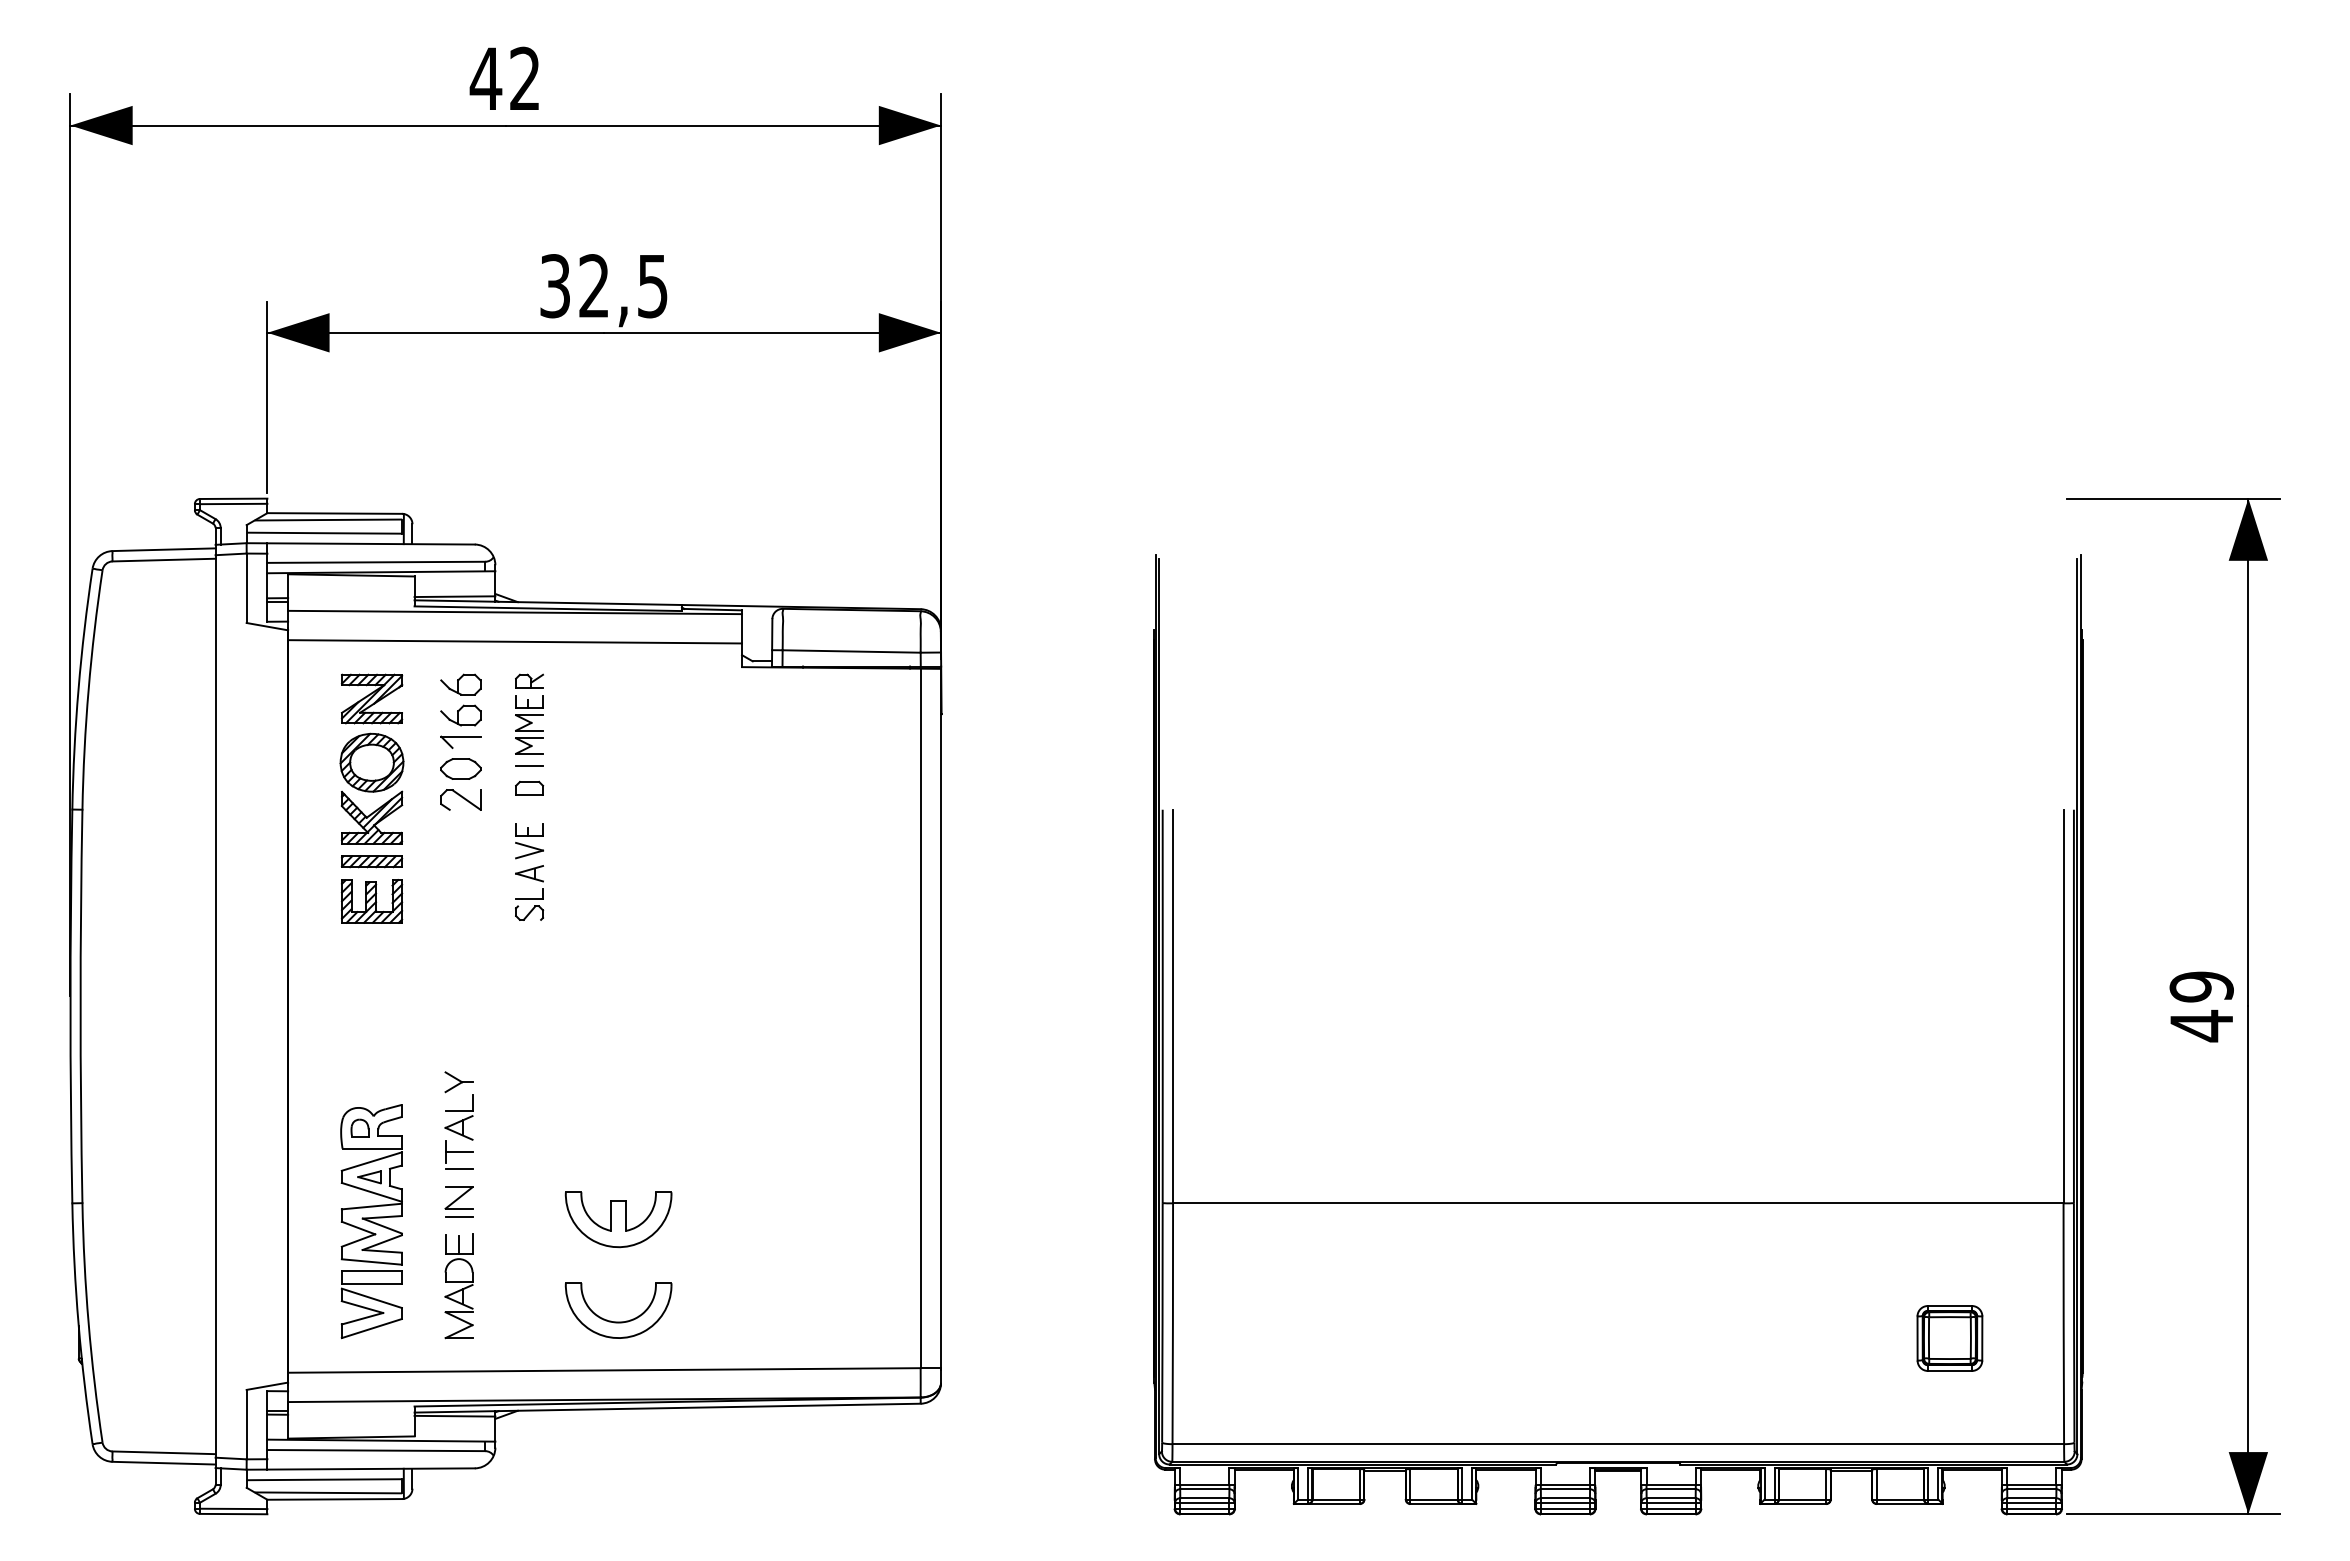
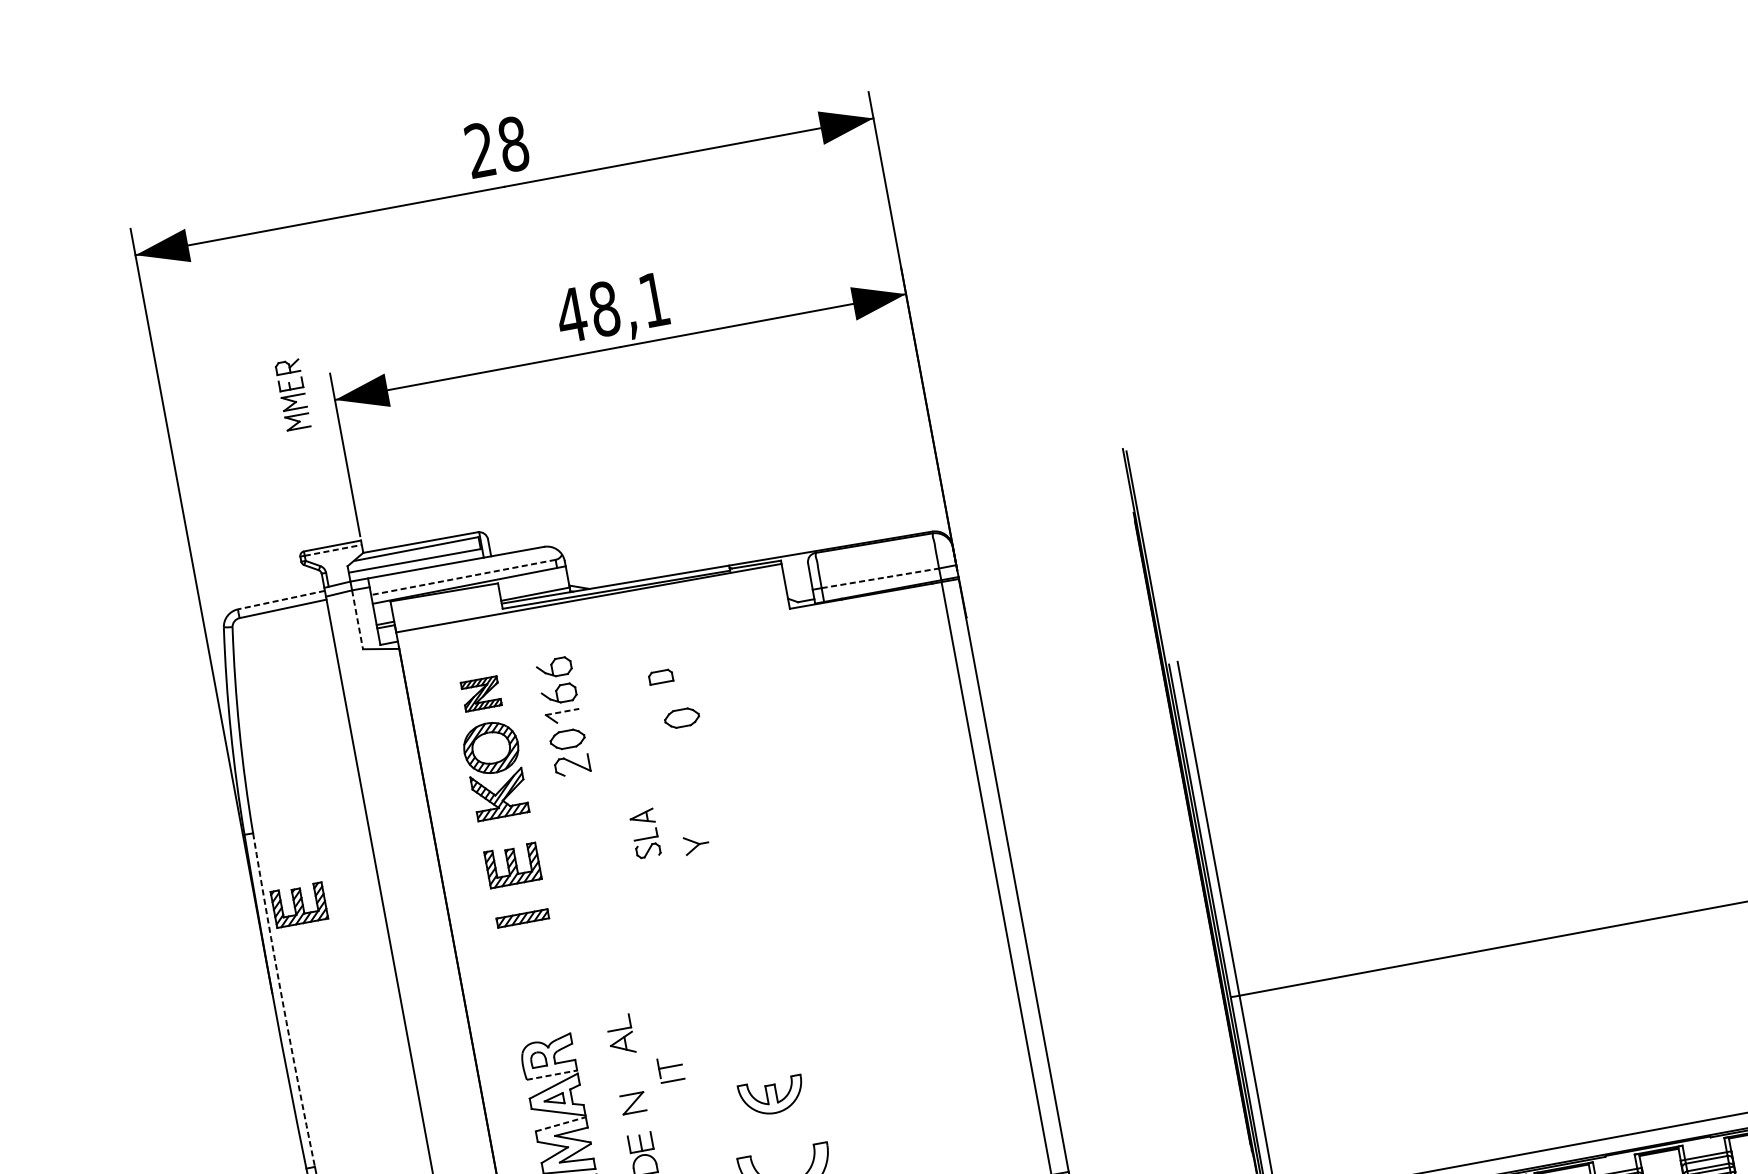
text: (504, 78) -> (496, 147), 42 -> 28
text: (602, 286) -> (611, 308), 32,5 -> 48,1
line: (233, 504) -> (333, 550), solid -> dashed
line: (164, 549) -> (281, 599), solid -> dashed
line: (376, 562) -> (463, 577), solid -> dashed
line: (246, 588) -> (357, 620), solid -> dashed
line: (515, 641) -> (593, 622), removed
line: (852, 651) -> (881, 578), solid -> dashed
part: (372, 698) -> (481, 693), size x0.7
part: (529, 713) -> (292, 394), moved
line: (460, 736) -> (562, 711), solid -> dashed
line: (529, 765) -> (625, 725), removed
part: (595, 768) -> (681, 717), added
part: (529, 787) -> (660, 676), moved
part: (529, 841) -> (637, 790), removed
part: (372, 861) -> (523, 918), moved
part: (120, 901) -> (299, 905), added
arc: (80, 1006) -> (282, 1000), solid -> dashed
part: (458, 1082) -> (696, 844), moved
line: (372, 1148) -> (552, 1074), solid -> dashed
part: (459, 1154) -> (671, 1068), moved
line: (372, 1206) -> (561, 1124), solid -> dashed
line: (458, 1216) -> (635, 1119), removed
part: (618, 1219) -> (771, 1096), size x0.7

